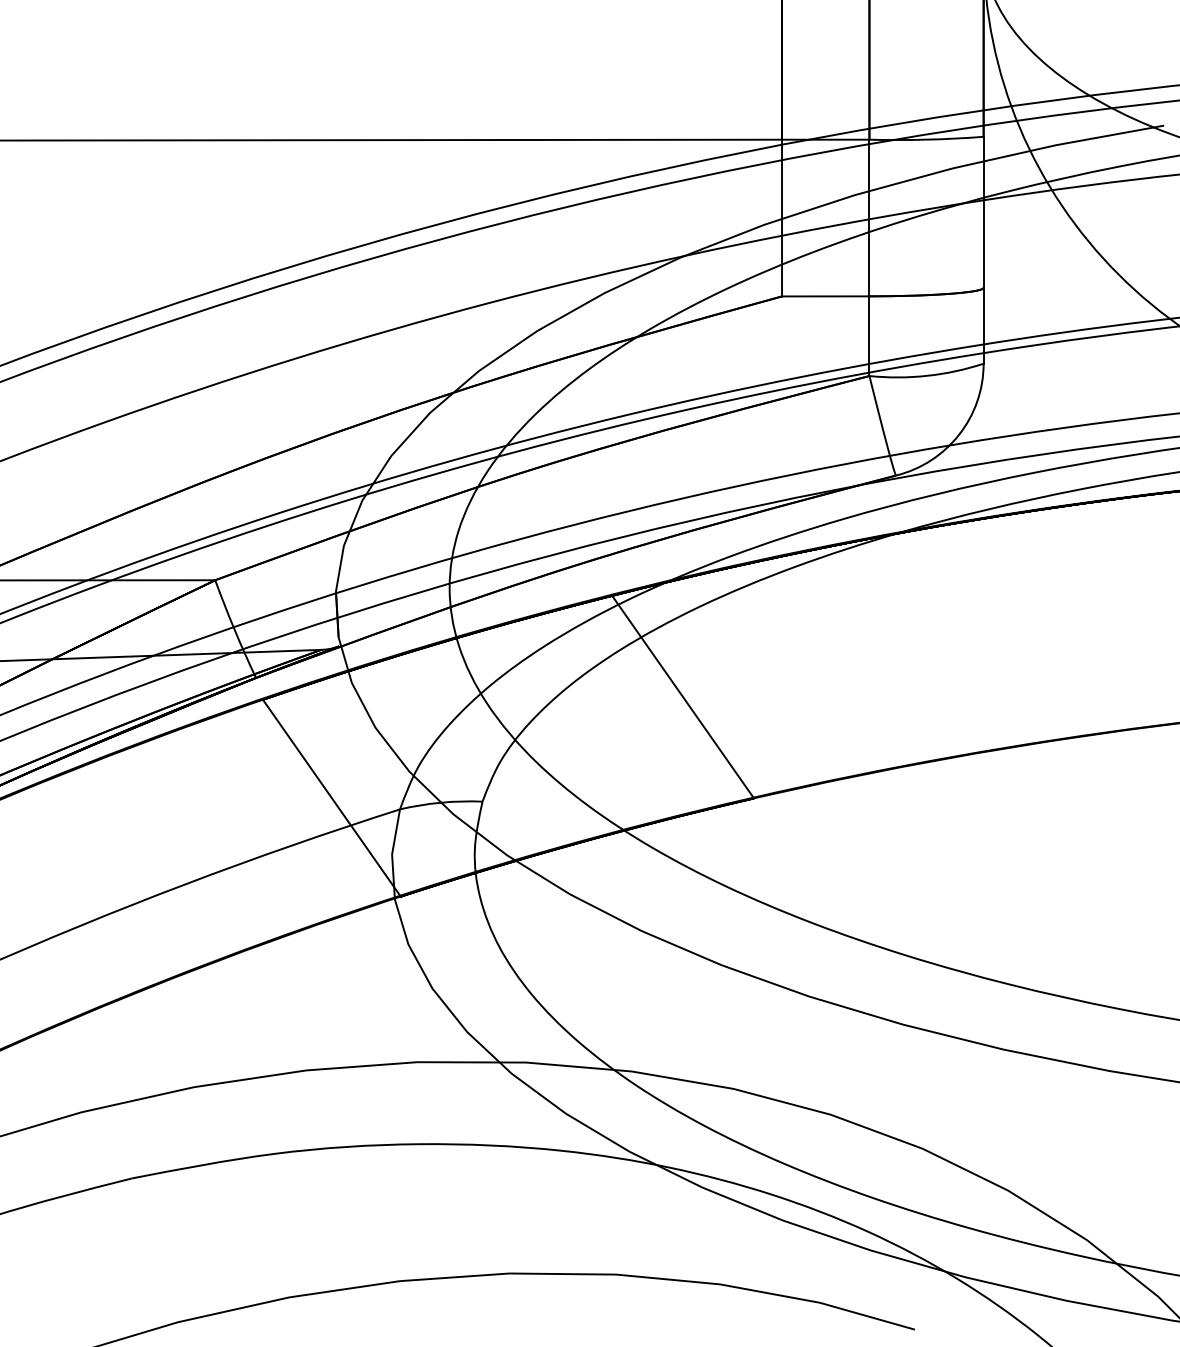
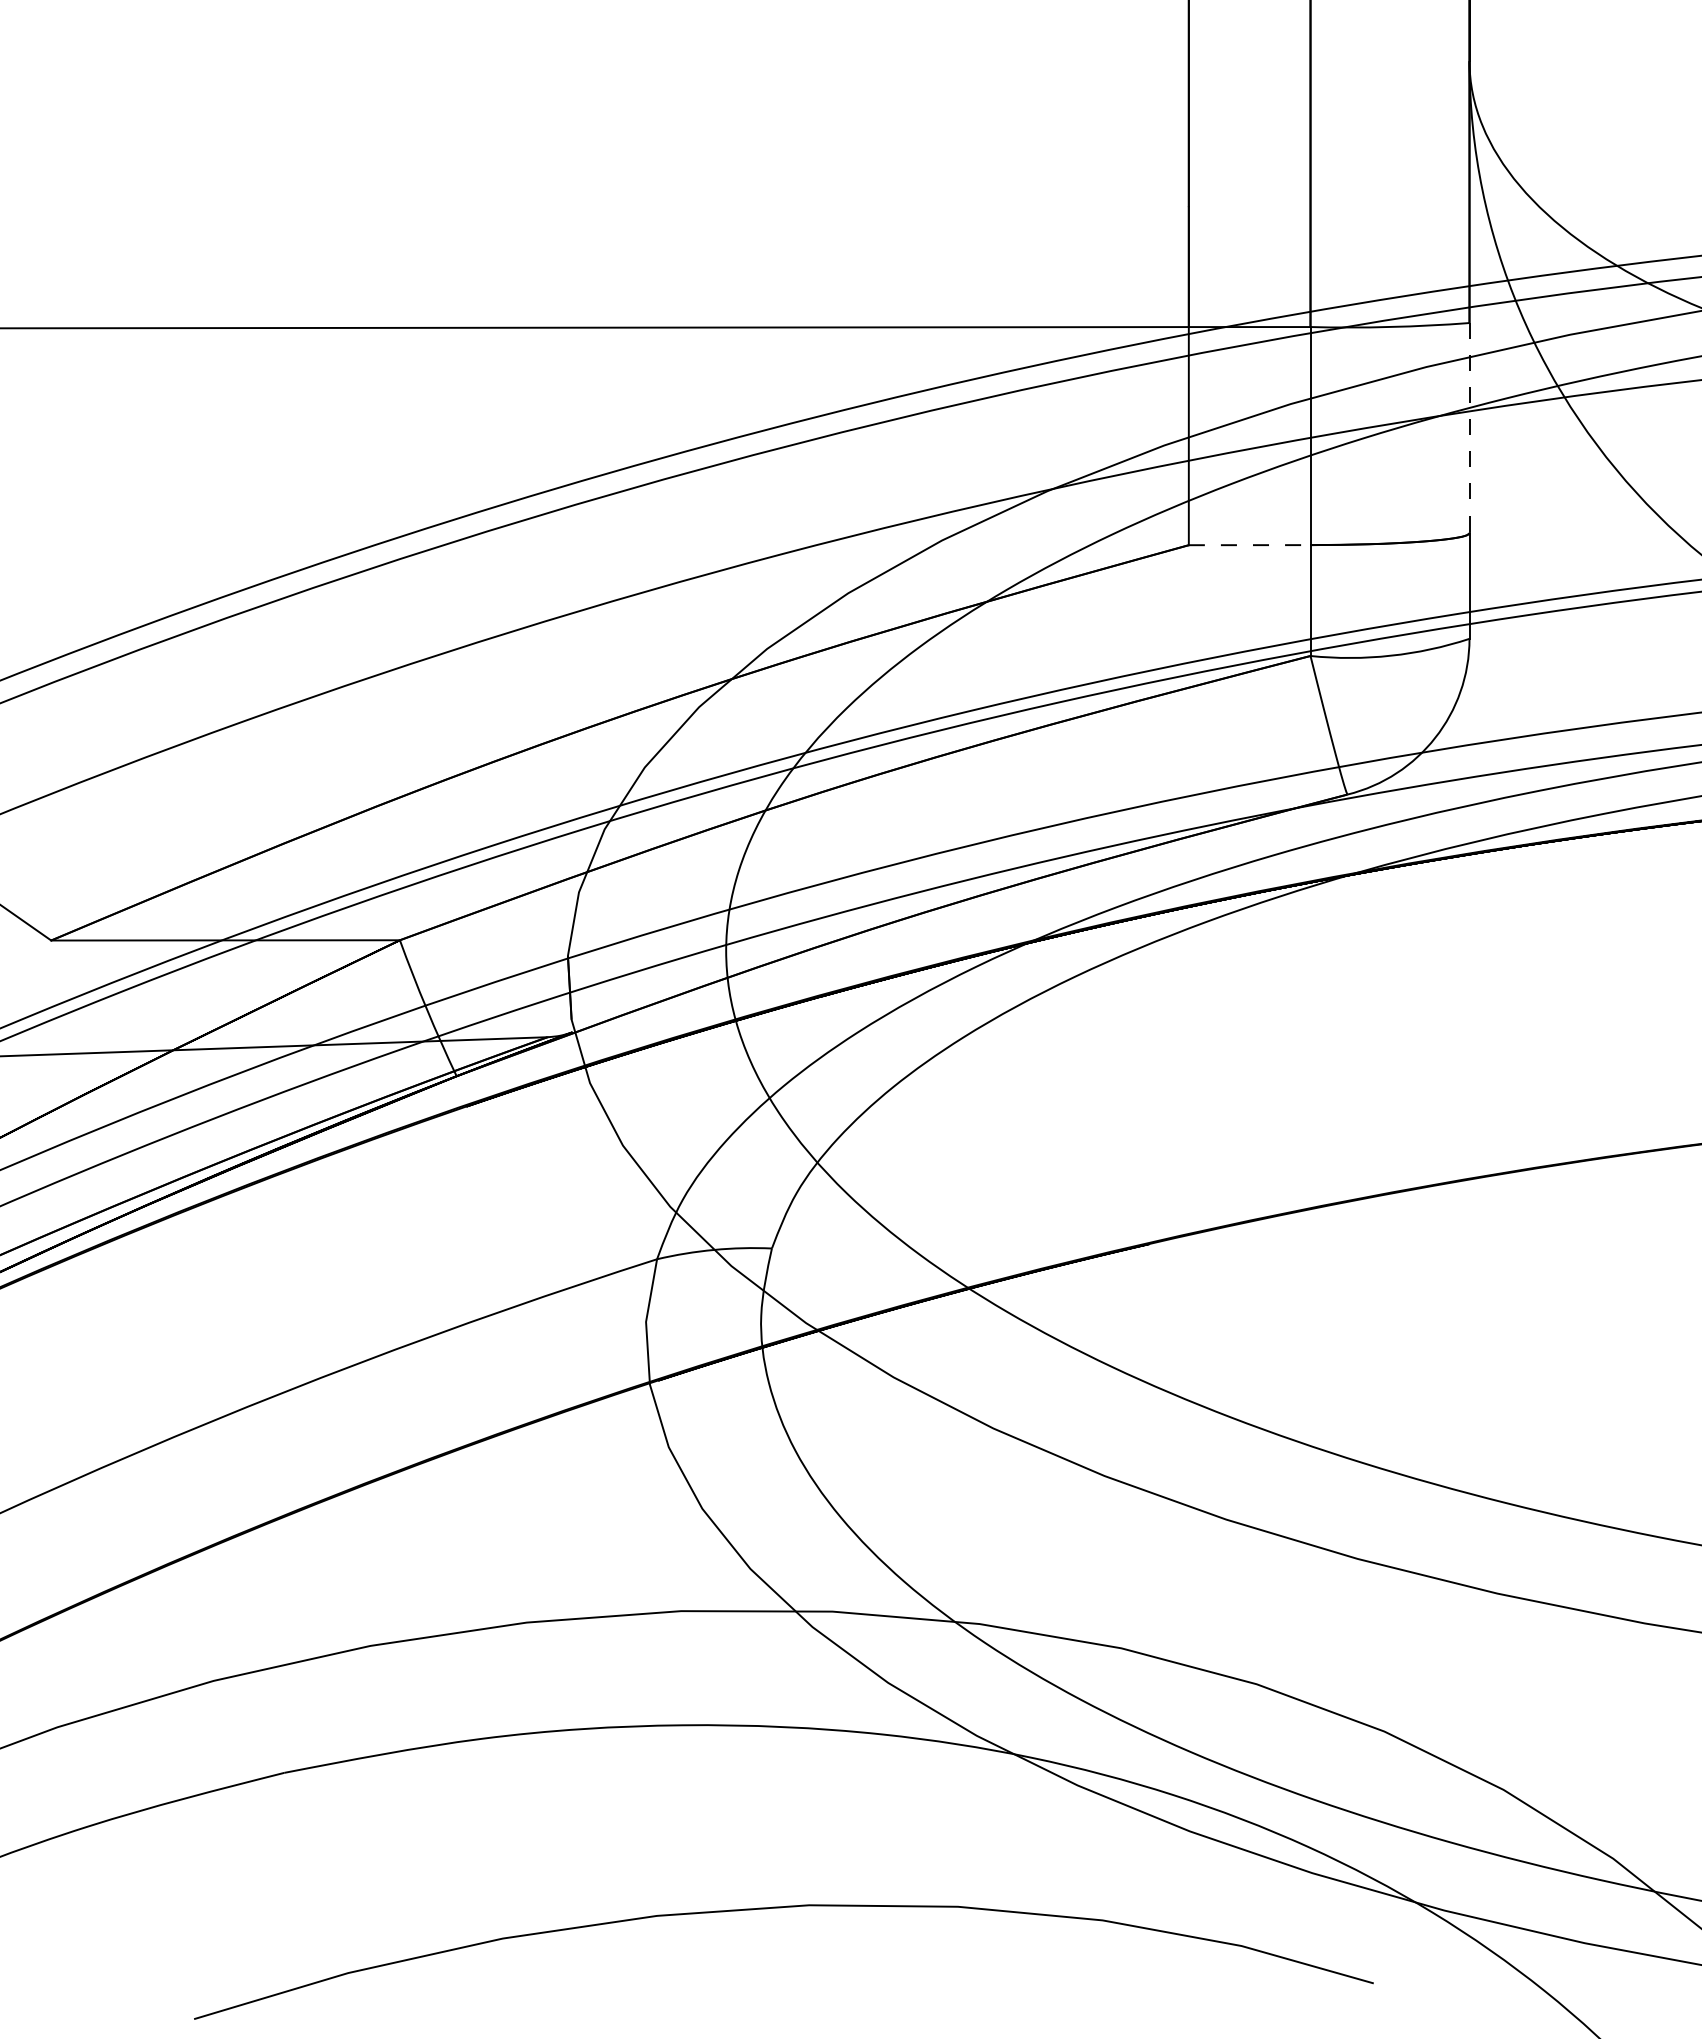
line: (983, 212) -> (1469, 428), solid -> dashed
line: (825, 296) -> (1249, 545), solid -> dashed
line: (682, 696) -> (1050, 1102), removed
line: (332, 798) -> (562, 1244), removed

